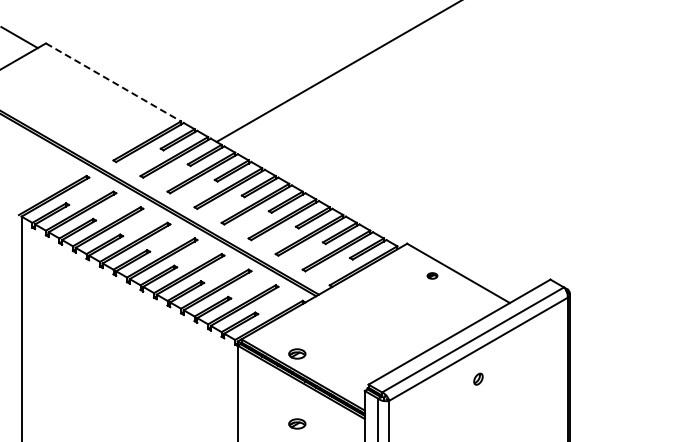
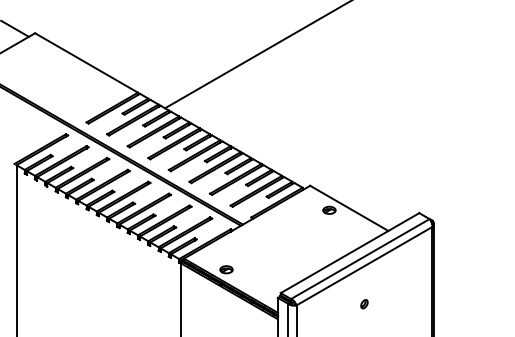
line: (113, 82) -> (86, 63), dashed -> solid
part: (432, 275) -> (329, 210), size x1.67
part: (478, 378) -> (364, 303), moved
part: (297, 423) -> (226, 322), removed

